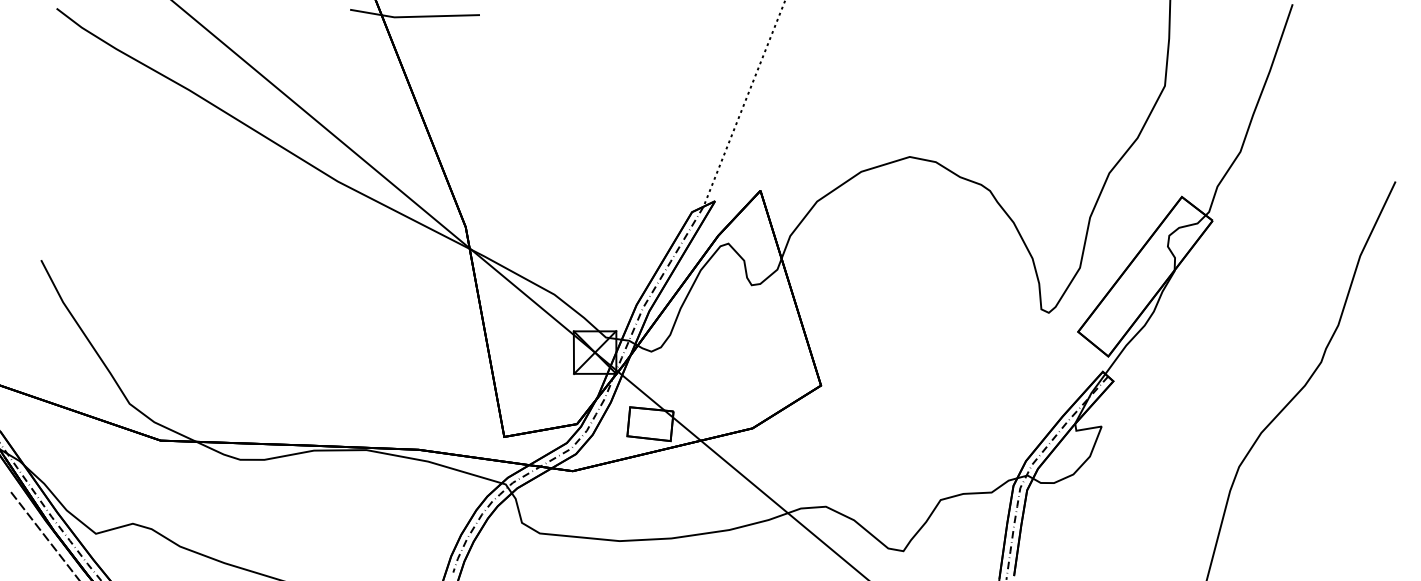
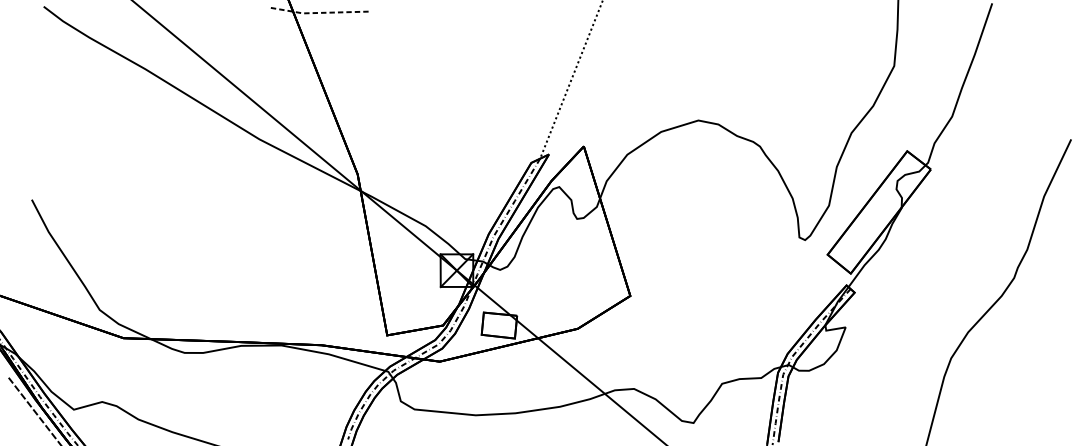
line: (413, 16) -> (317, 12), solid -> dashed

